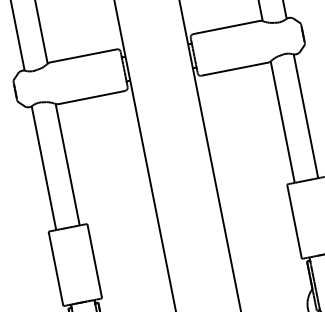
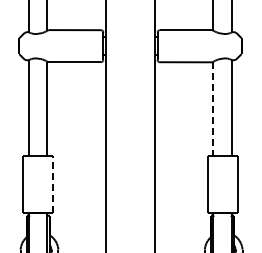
line: (282, 121) -> (213, 108), solid -> dashed
line: (95, 261) -> (53, 184), solid -> dashed

